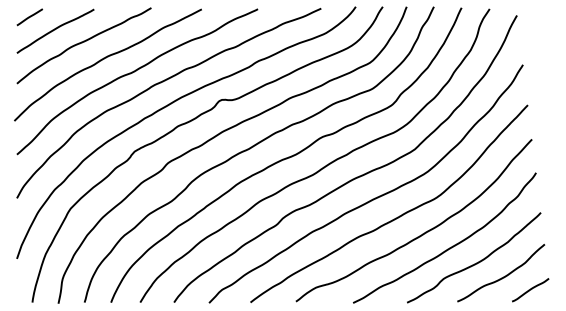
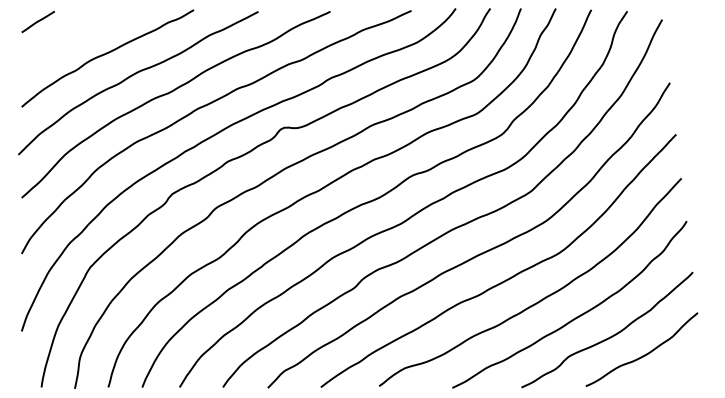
curve: (55, 30) -> (70, 38), removed
curve: (530, 290) -> (679, 371), removed

